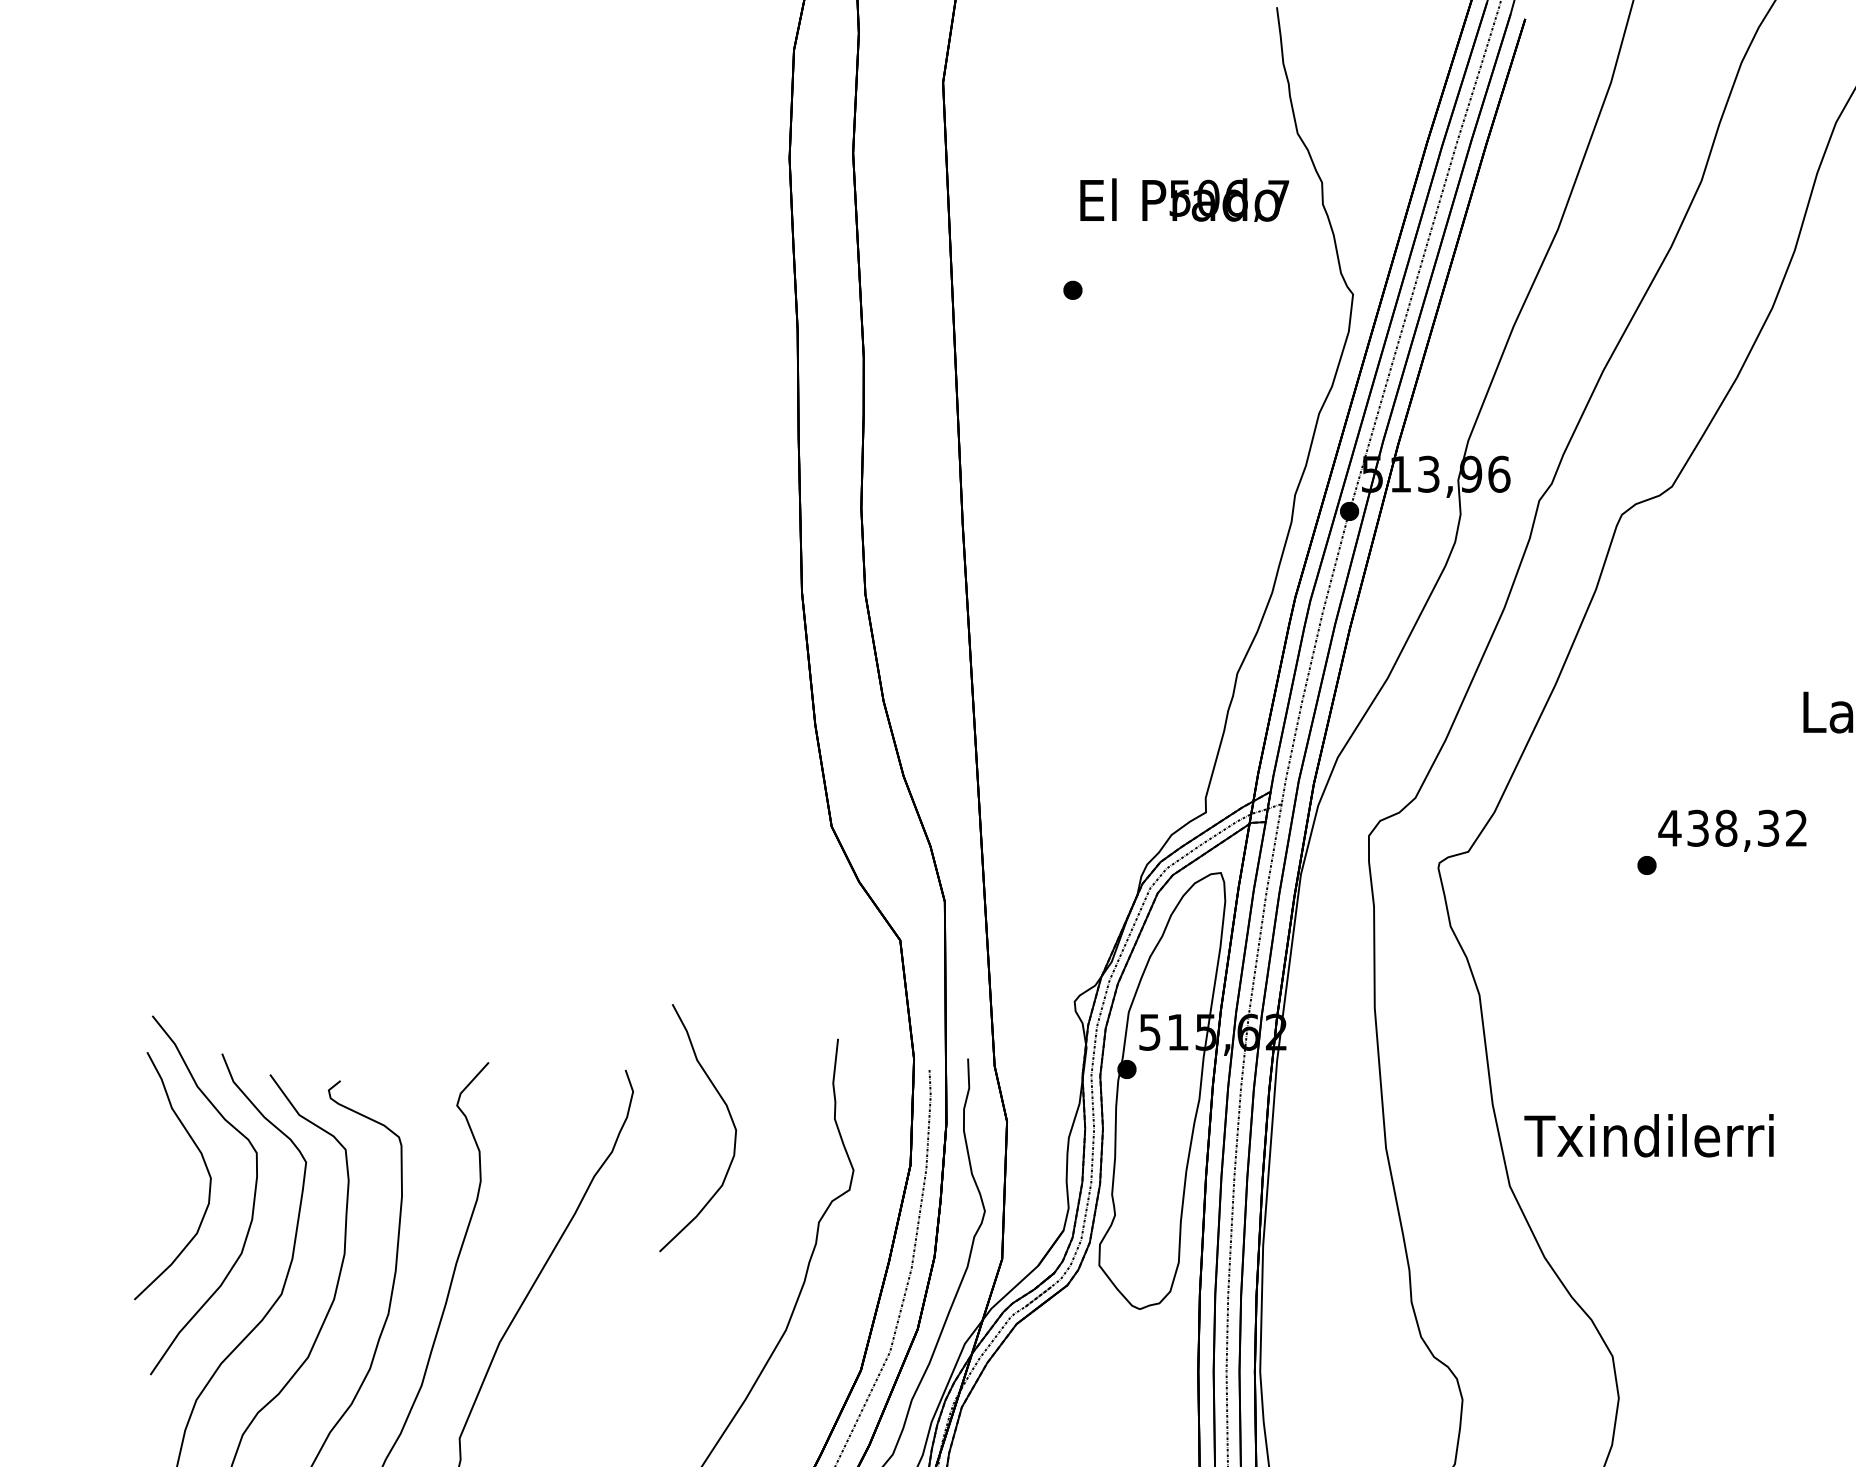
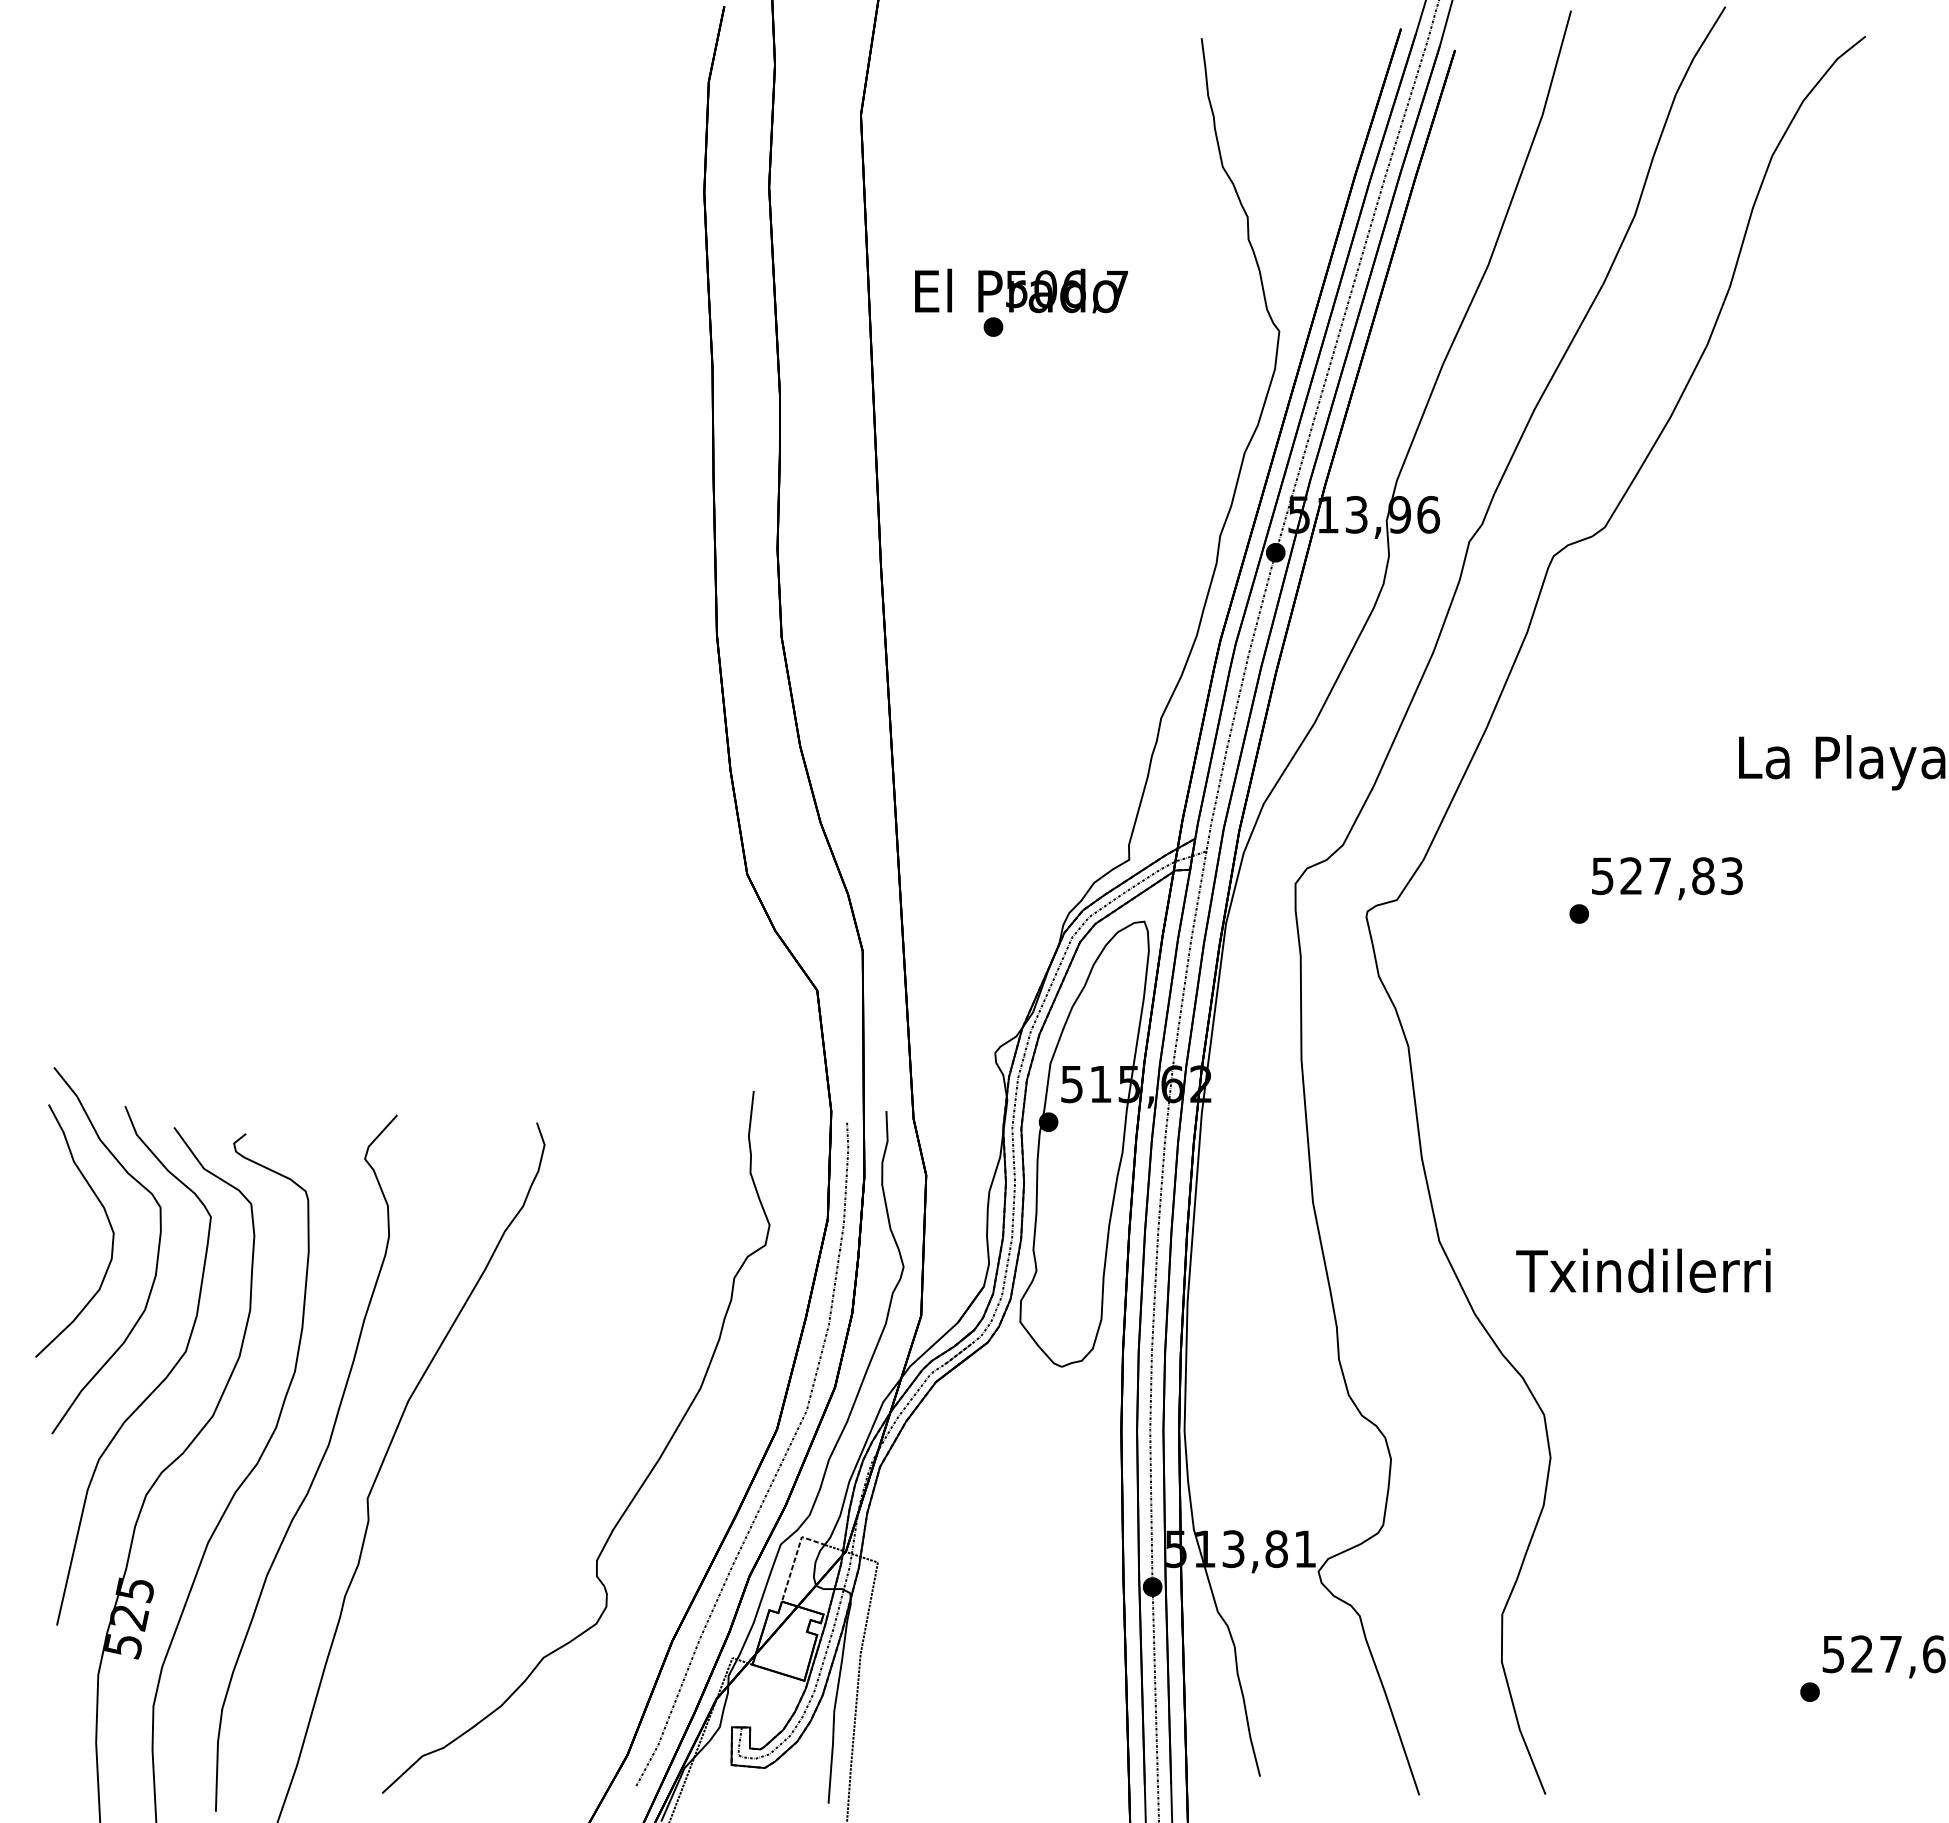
text: (1184, 199) -> (1021, 290), moved
text: (1732, 828) -> (1666, 876), 438,32 -> 527,83
curve: (730, 1117) -> (643, 1171), removed
text: (1649, 1135) -> (1643, 1270), moved

